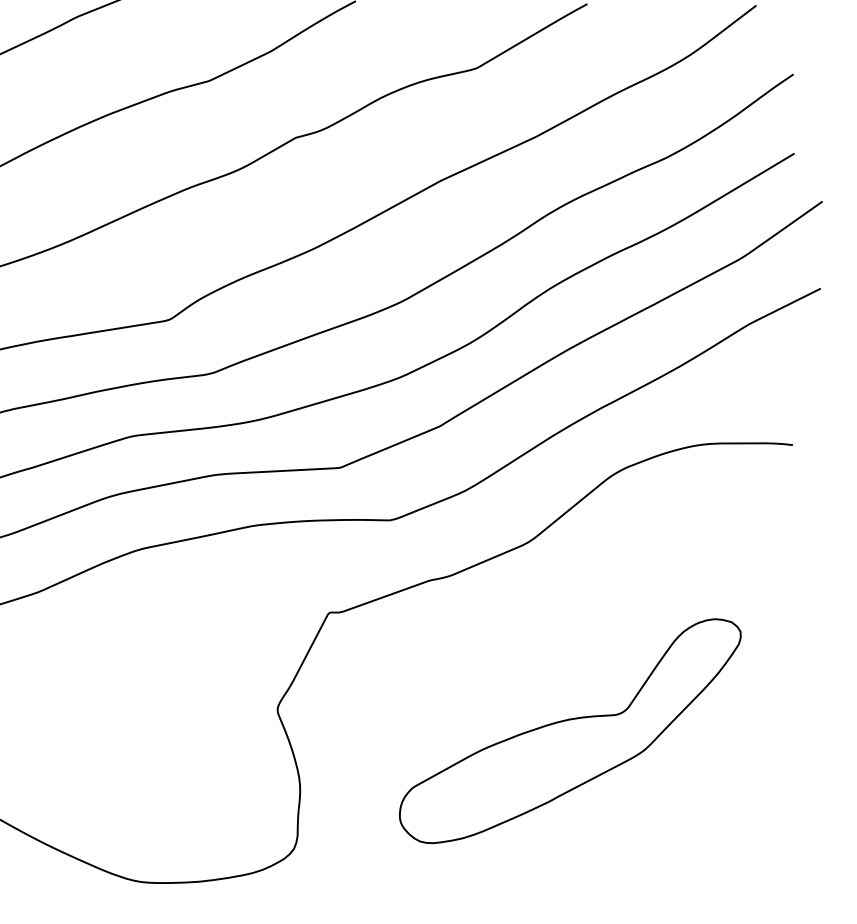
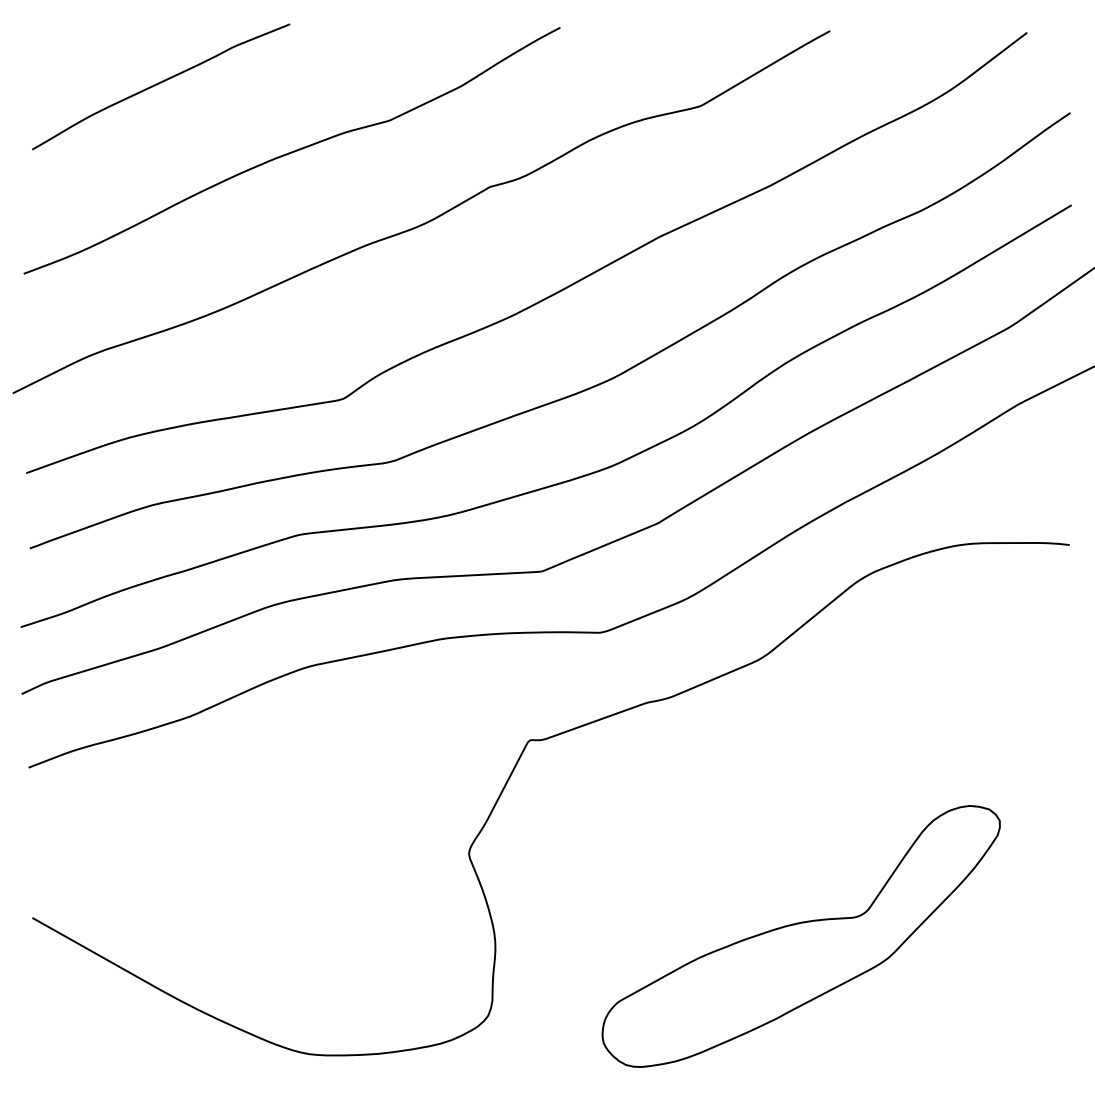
part: (569, 731) -> (800, 936), moved

